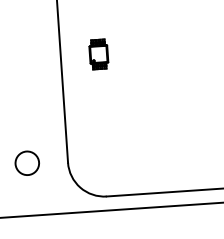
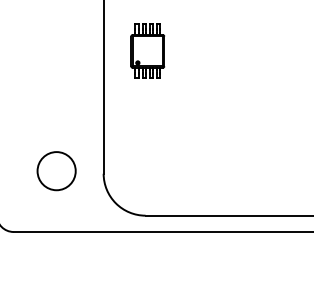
part: (98, 53) -> (147, 50), size x1.6
circle: (27, 162) -> (56, 170), size x1.4

